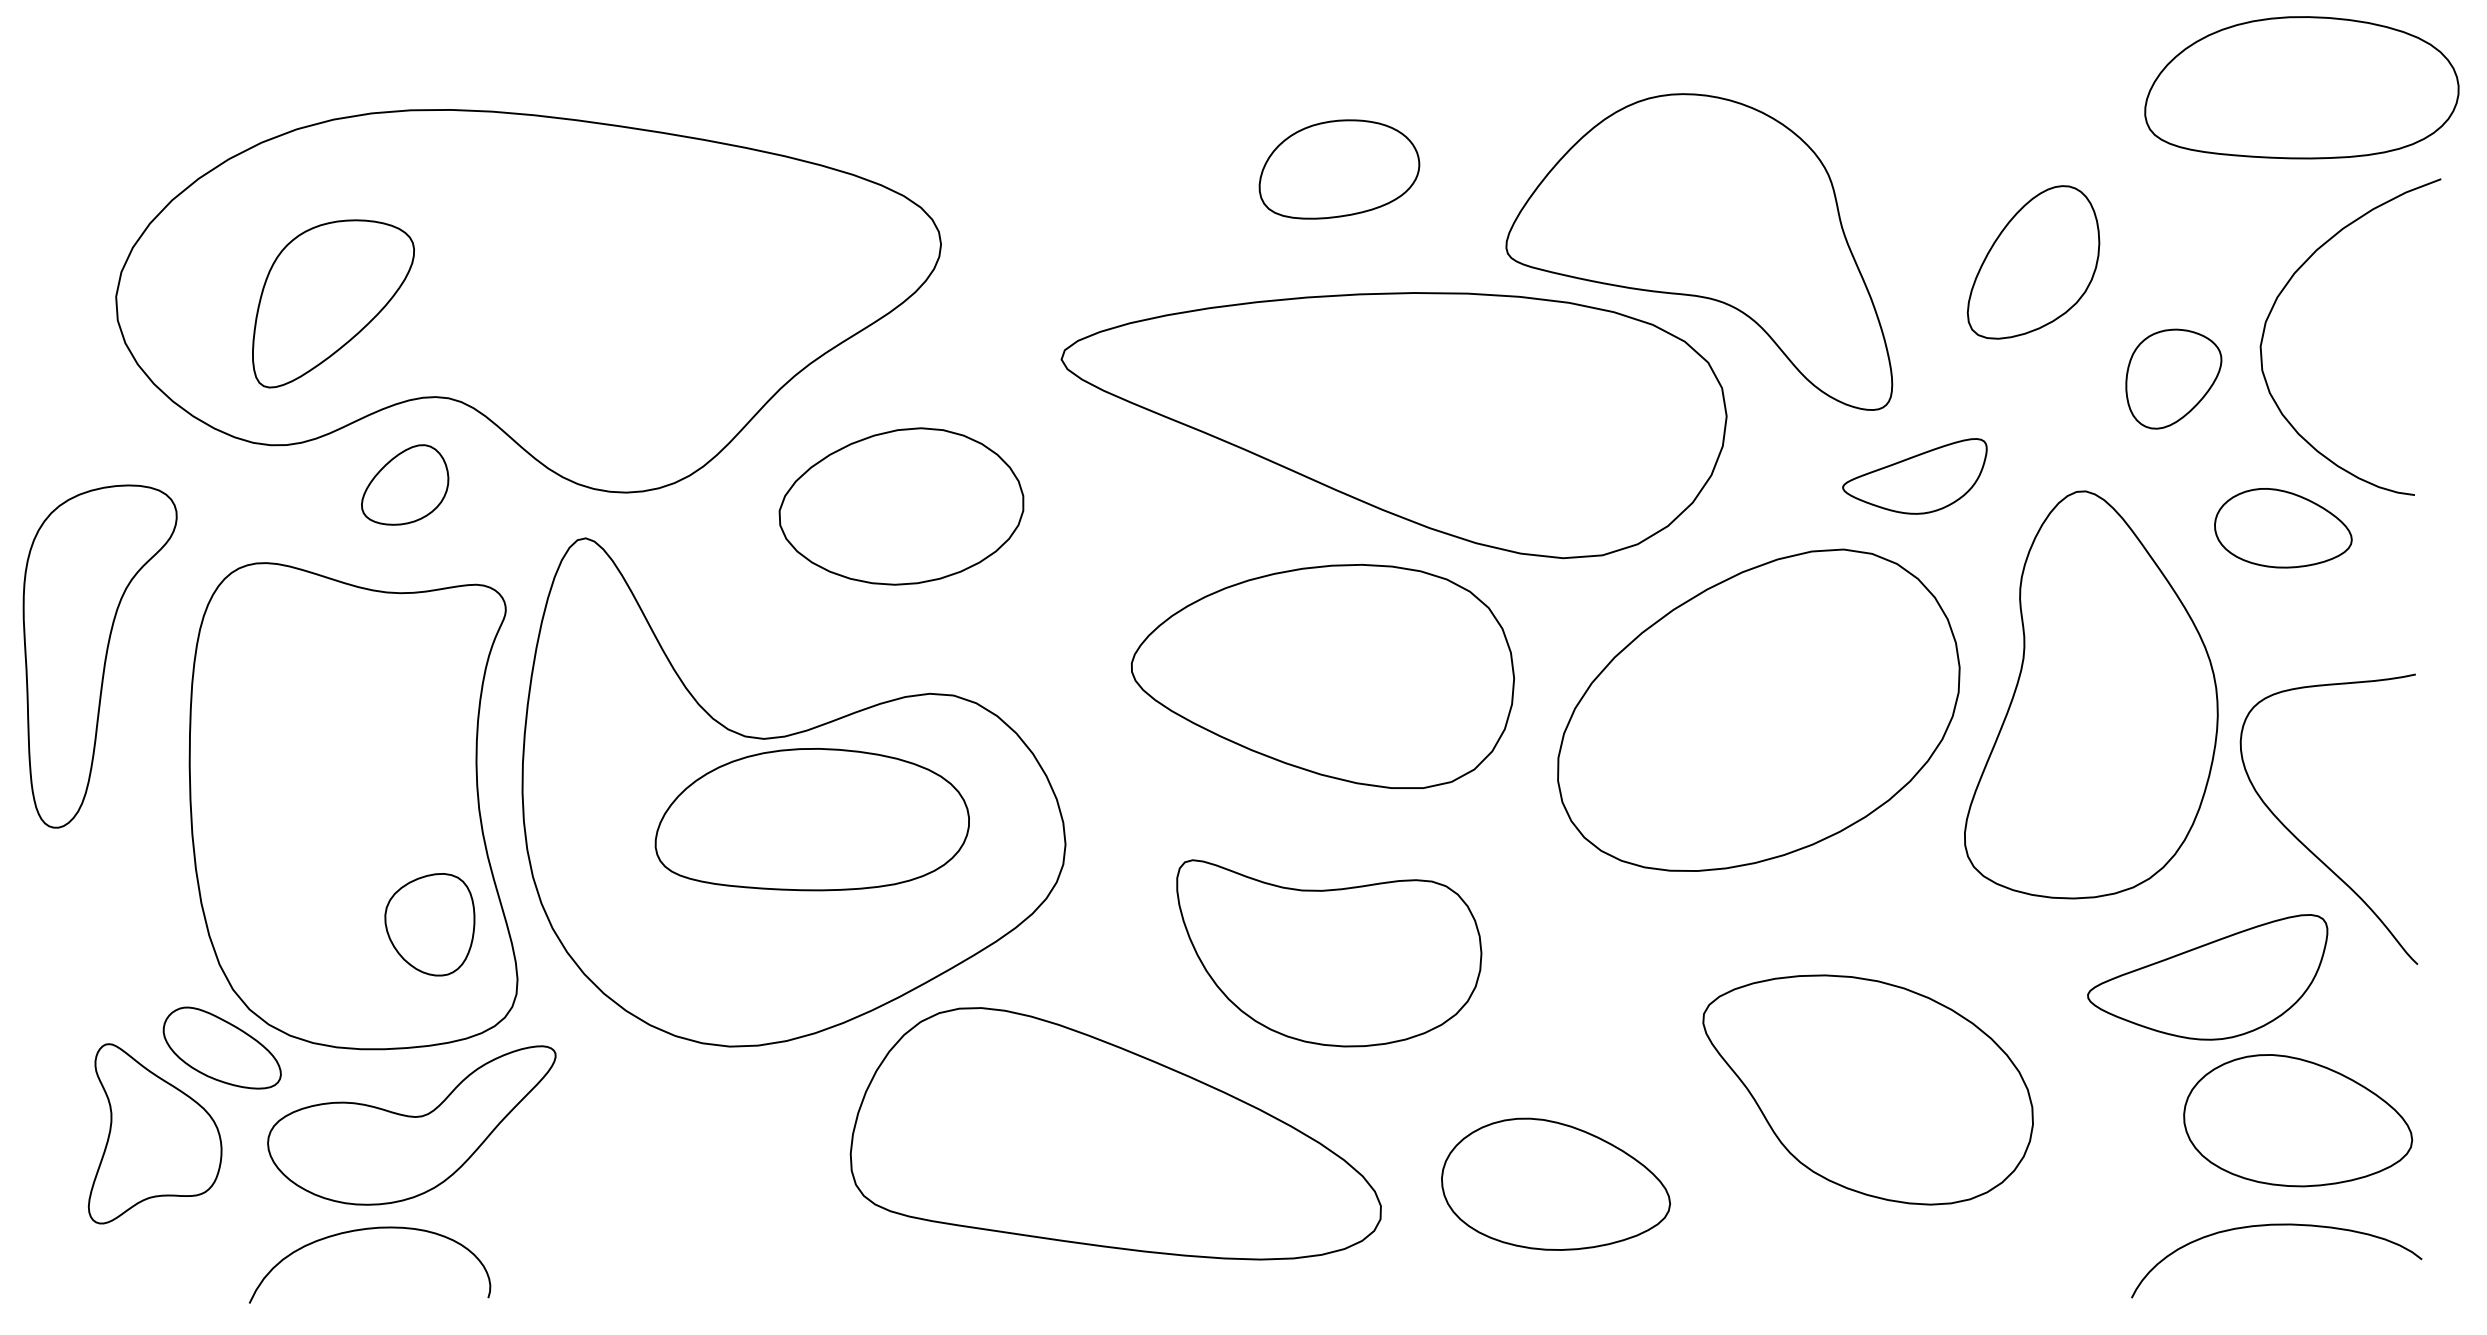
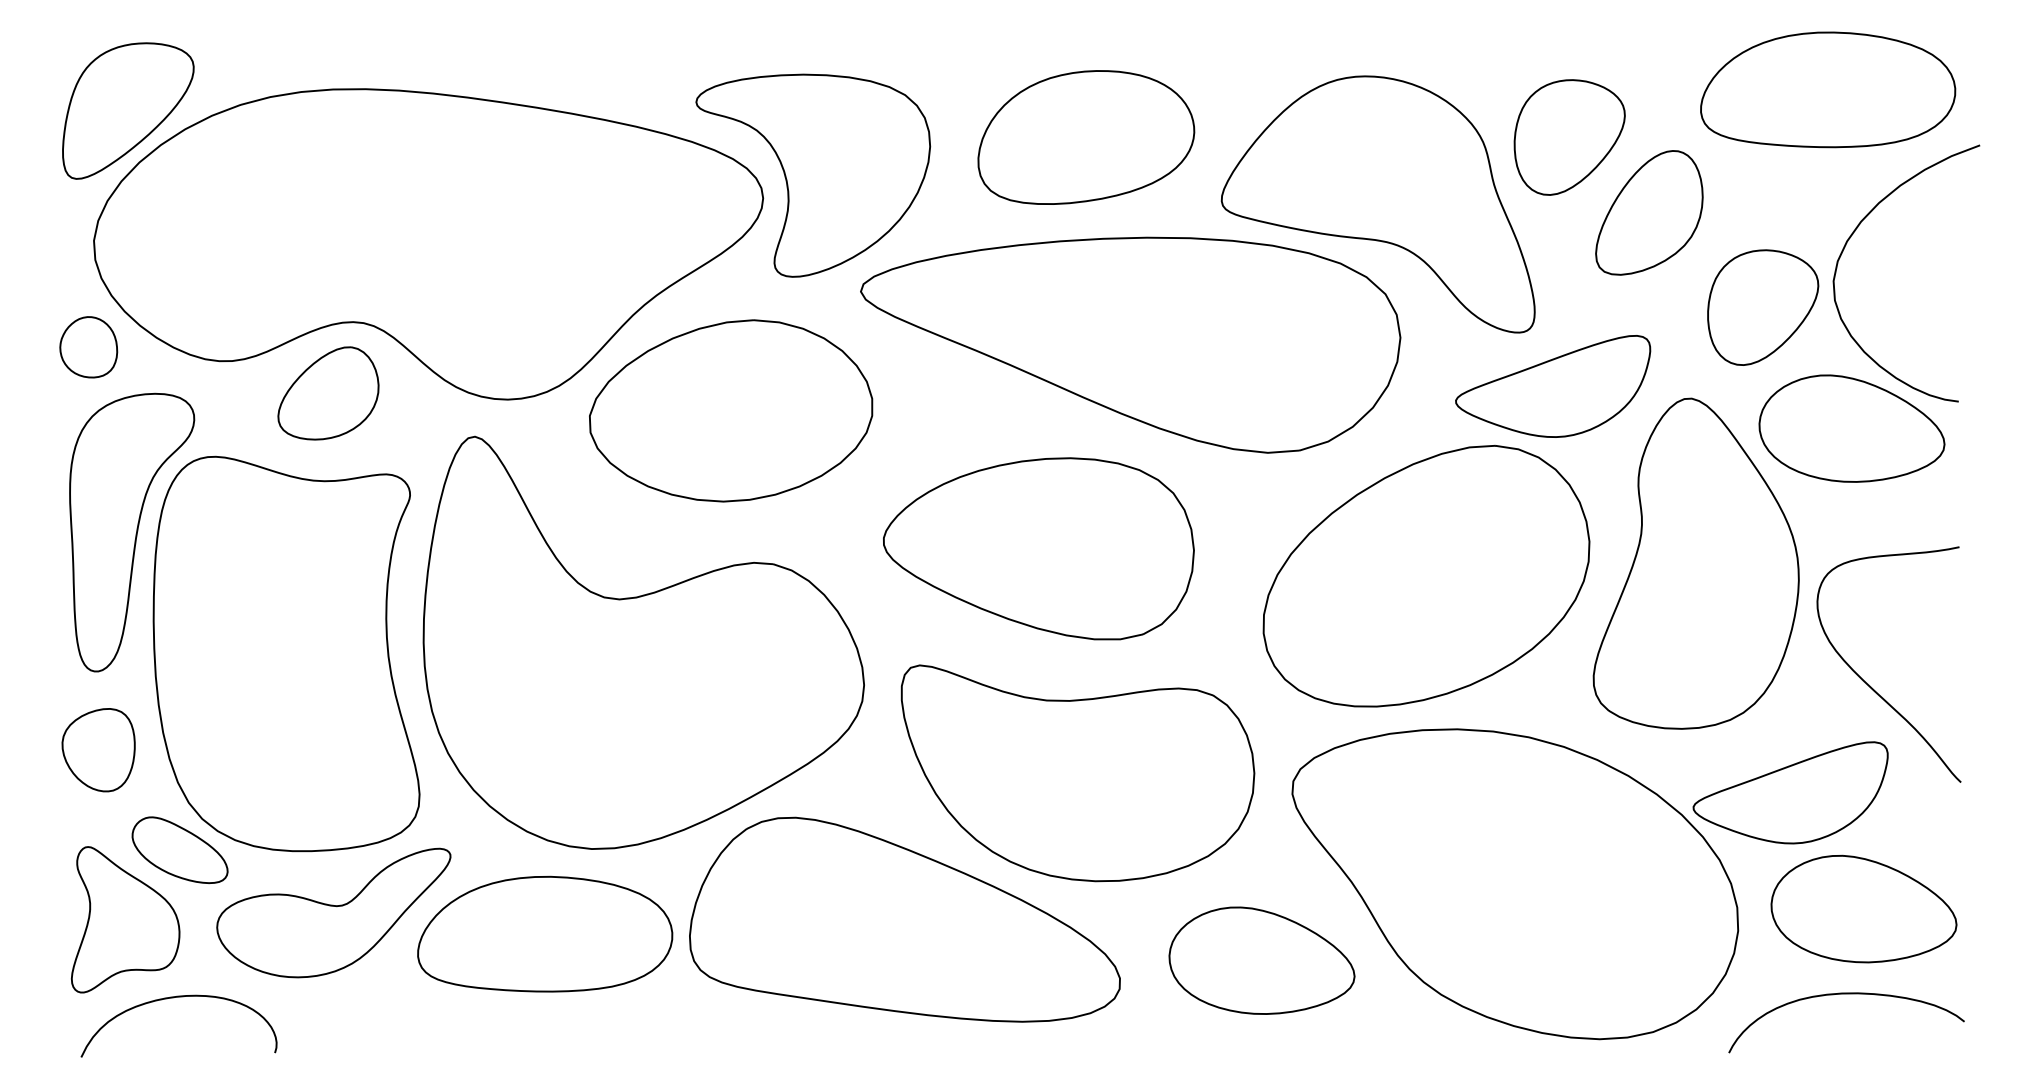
part: (2301, 87) -> (1827, 89), moved
part: (1339, 169) -> (1086, 137), size x1.67
part: (1935, 169) -> (1569, 137), added
part: (1002, 216) -> (813, 175), added
part: (333, 303) -> (128, 110), moved
part: (2173, 378) -> (1762, 307), size x1.43
part: (109, 428) -> (88, 347), added
part: (1914, 476) -> (1552, 386), size x1.67
part: (404, 484) -> (327, 393), size x1.43
part: (901, 506) -> (731, 410), size x1.43
part: (2283, 527) -> (1852, 427), size x1.67
part: (99, 656) -> (131, 532), moved
part: (1323, 676) -> (1039, 548), moved
part: (811, 819) -> (544, 934), moved
part: (429, 924) -> (98, 749), moved
part: (1329, 953) -> (1078, 773), size x1.43
part: (1867, 1089) -> (1514, 883), size x1.67
curve: (364, 1230) -> (174, 998), moved

